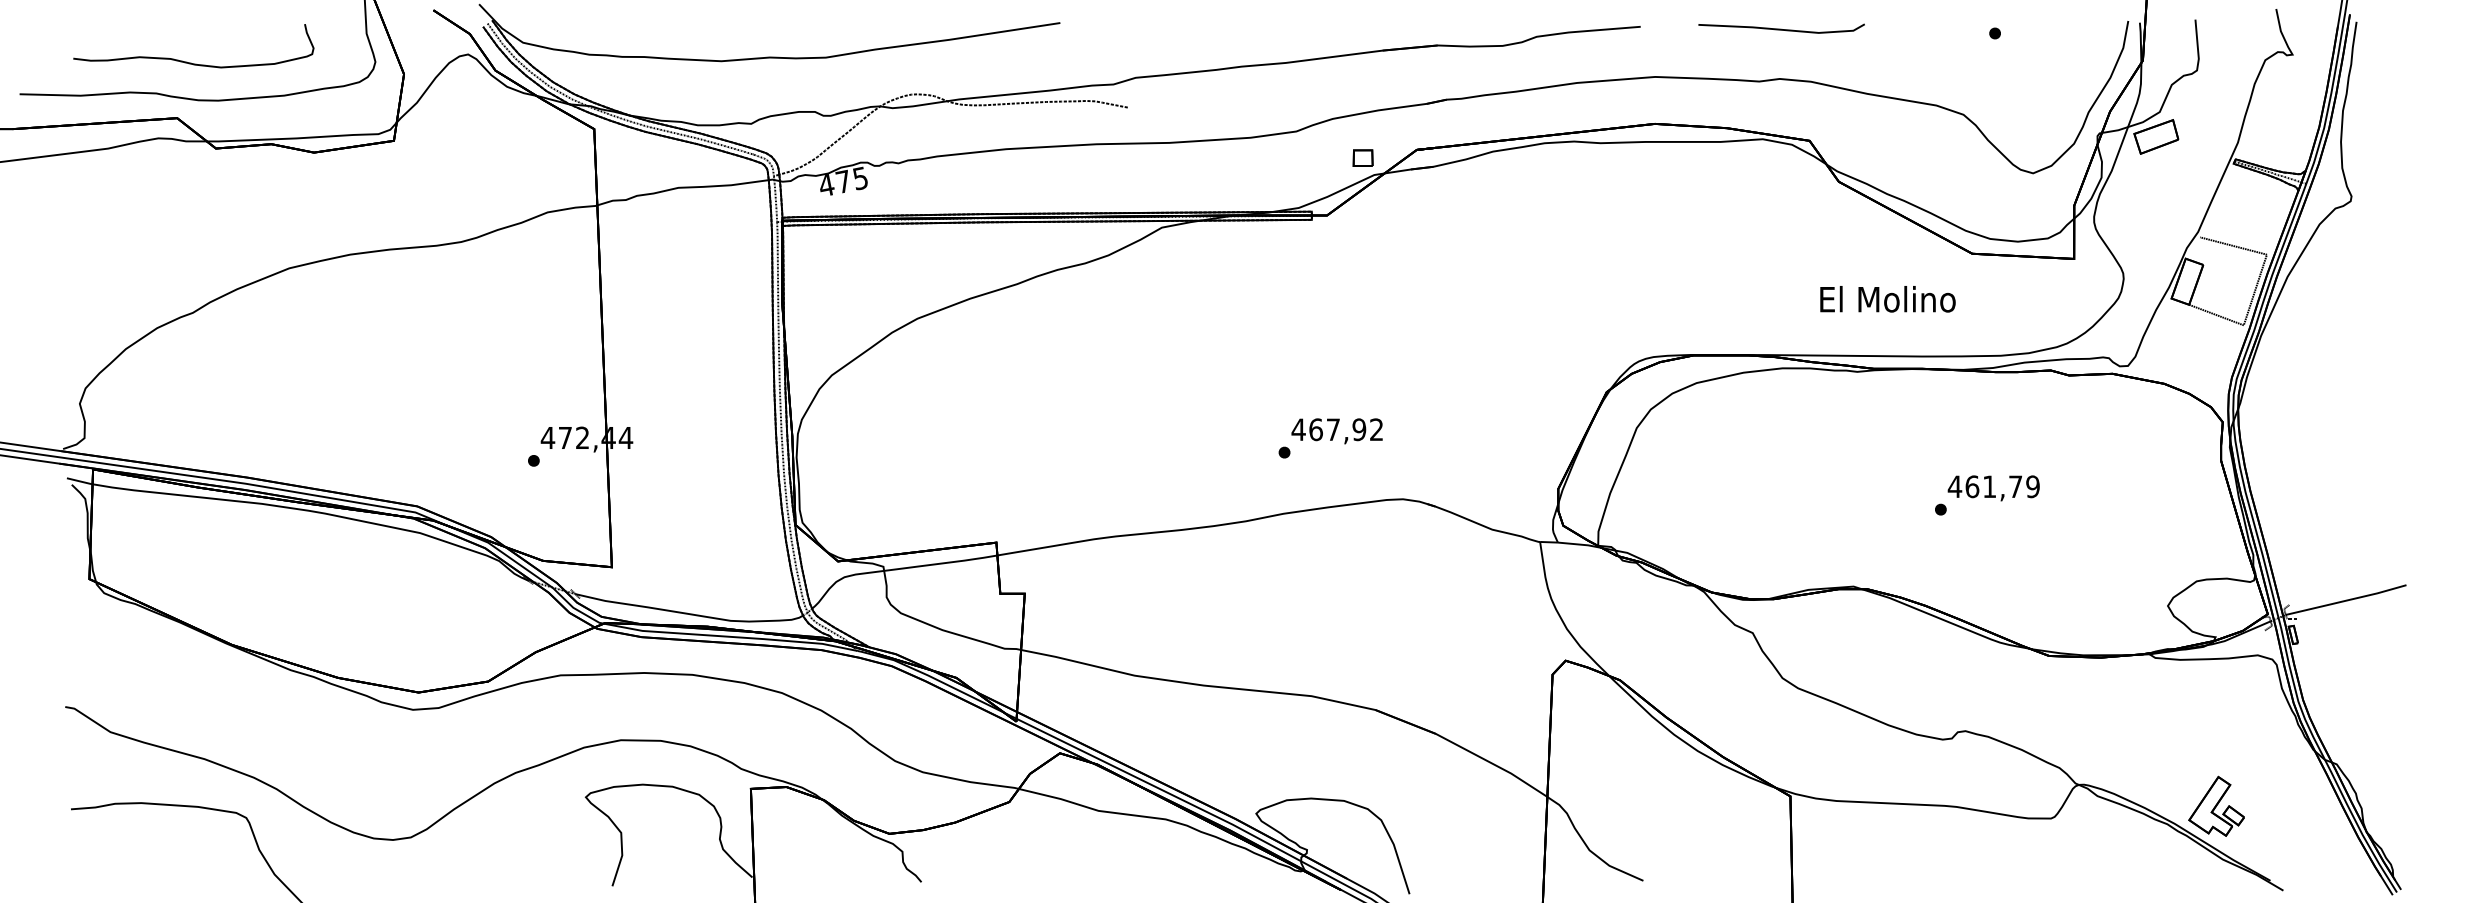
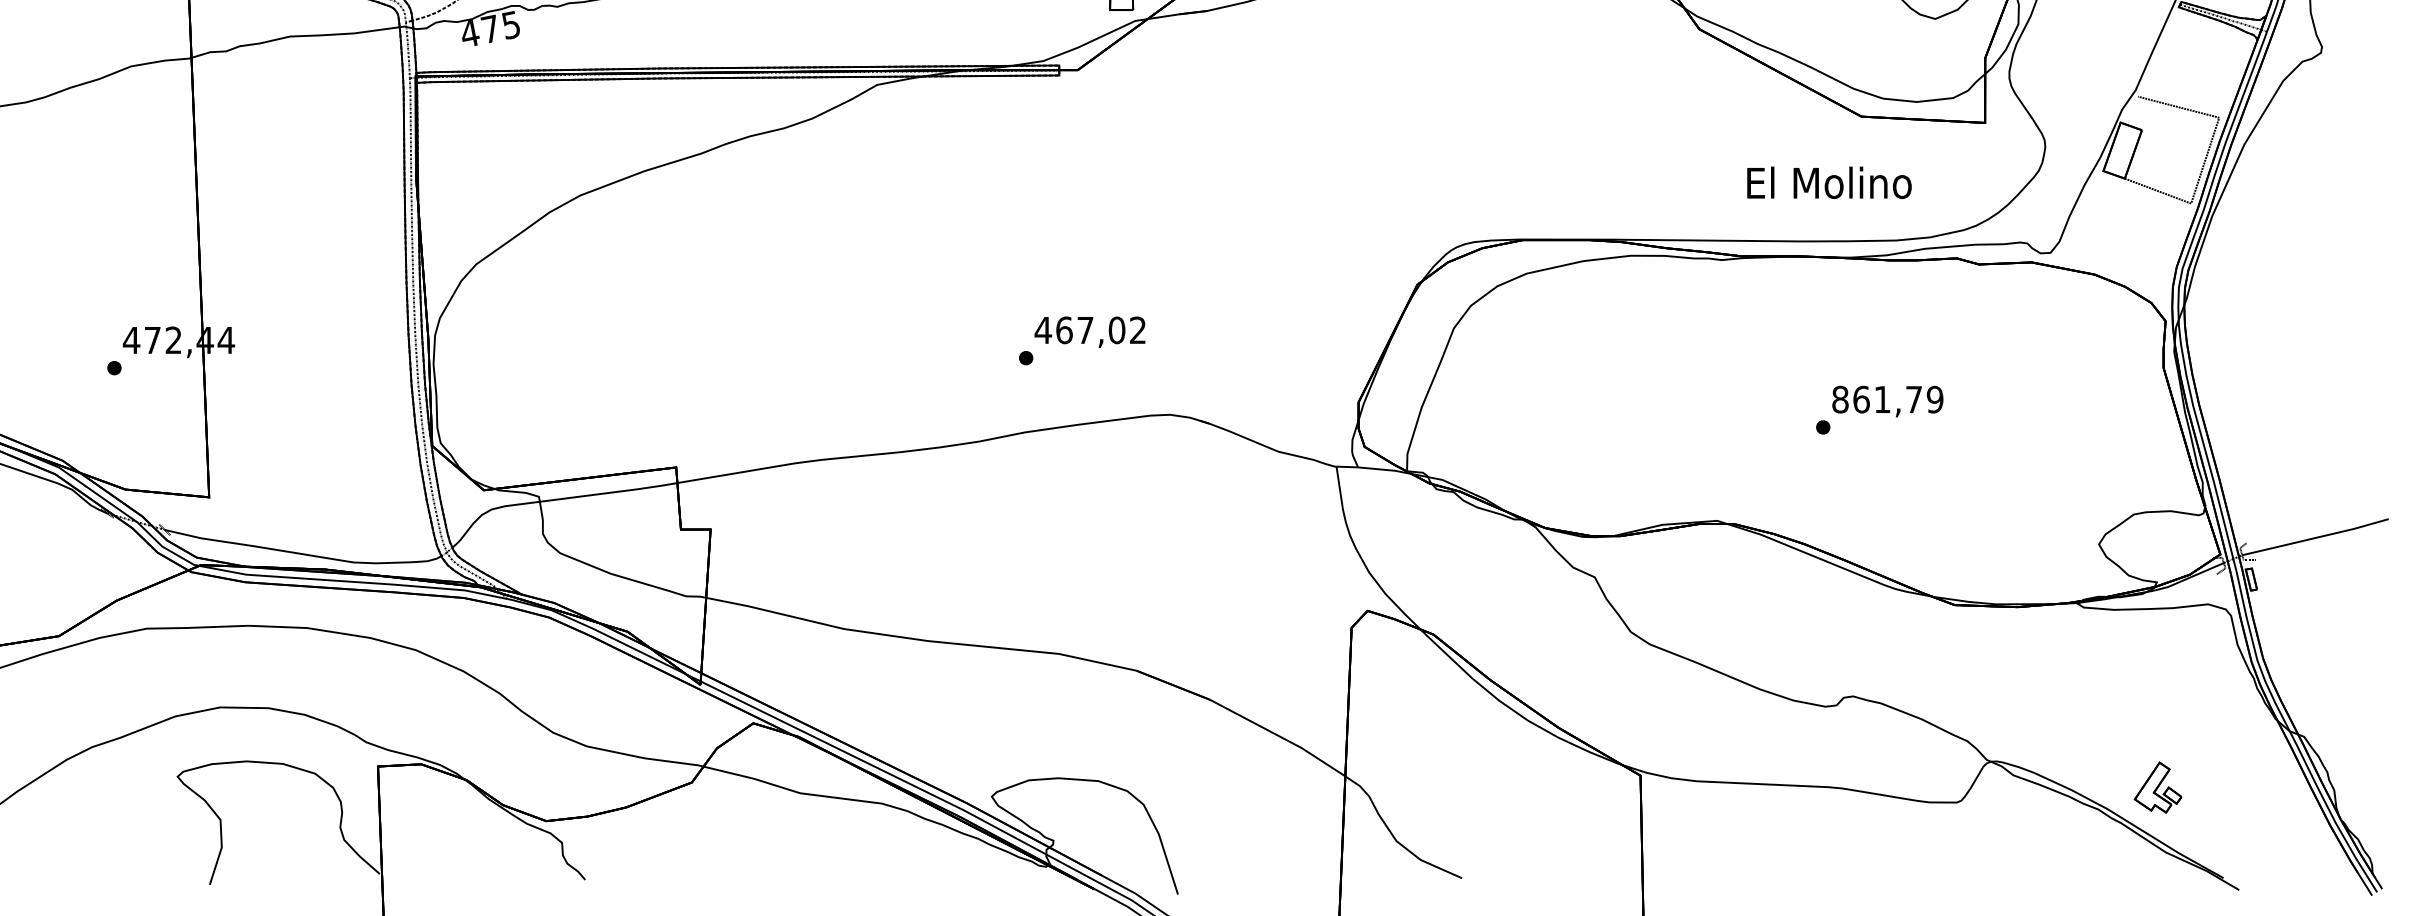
text: (1887, 299) -> (1828, 183), moved
text: (1359, 429) -> (1117, 330), 467,92 -> 467,02
text: (1954, 486) -> (1839, 399), 461,79 -> 861,79
part: (2216, 805) -> (2157, 786), size x0.7

